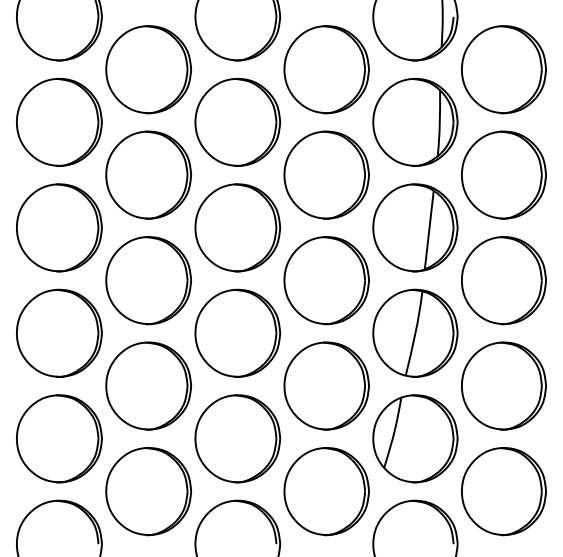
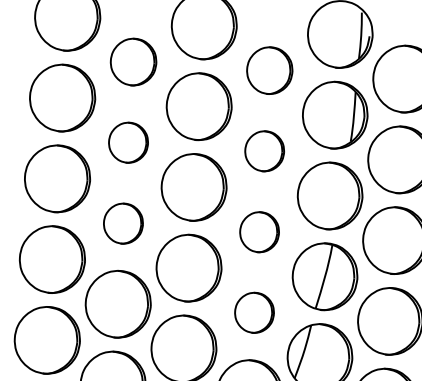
part: (148, 69) -> (133, 61), size x0.7
part: (326, 69) -> (269, 70), size x0.7
part: (148, 174) -> (128, 142), size x0.6
part: (326, 174) -> (264, 150), size x0.6
line: (428, 229) -> (340, 197), removed
part: (148, 280) -> (123, 223), size x0.6
part: (326, 280) -> (259, 232), size x0.6
part: (326, 385) -> (254, 312), size x0.6

